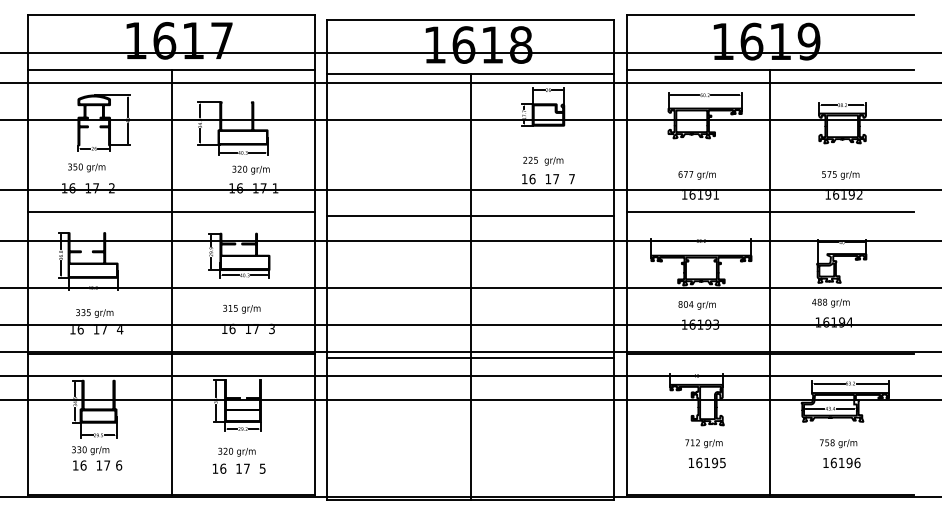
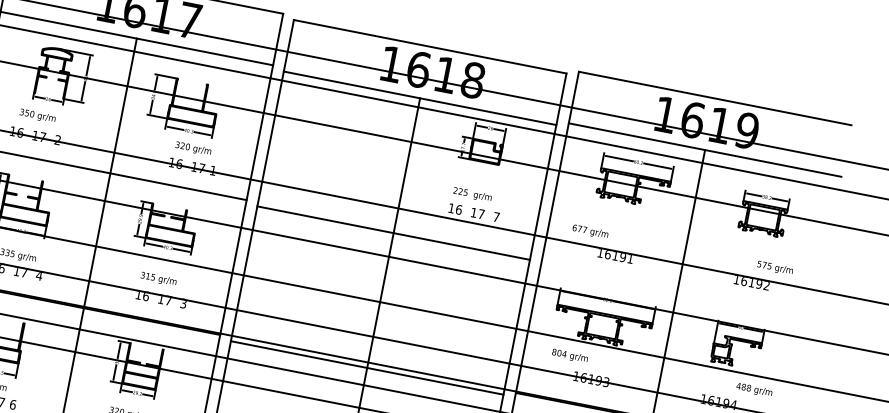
text: (696, 175) -> (589, 231), moved
text: (840, 175) -> (774, 268), moved
line: (769, 211) -> (677, 284), removed
text: (830, 302) -> (754, 389), moved
text: (696, 305) -> (569, 356), moved

